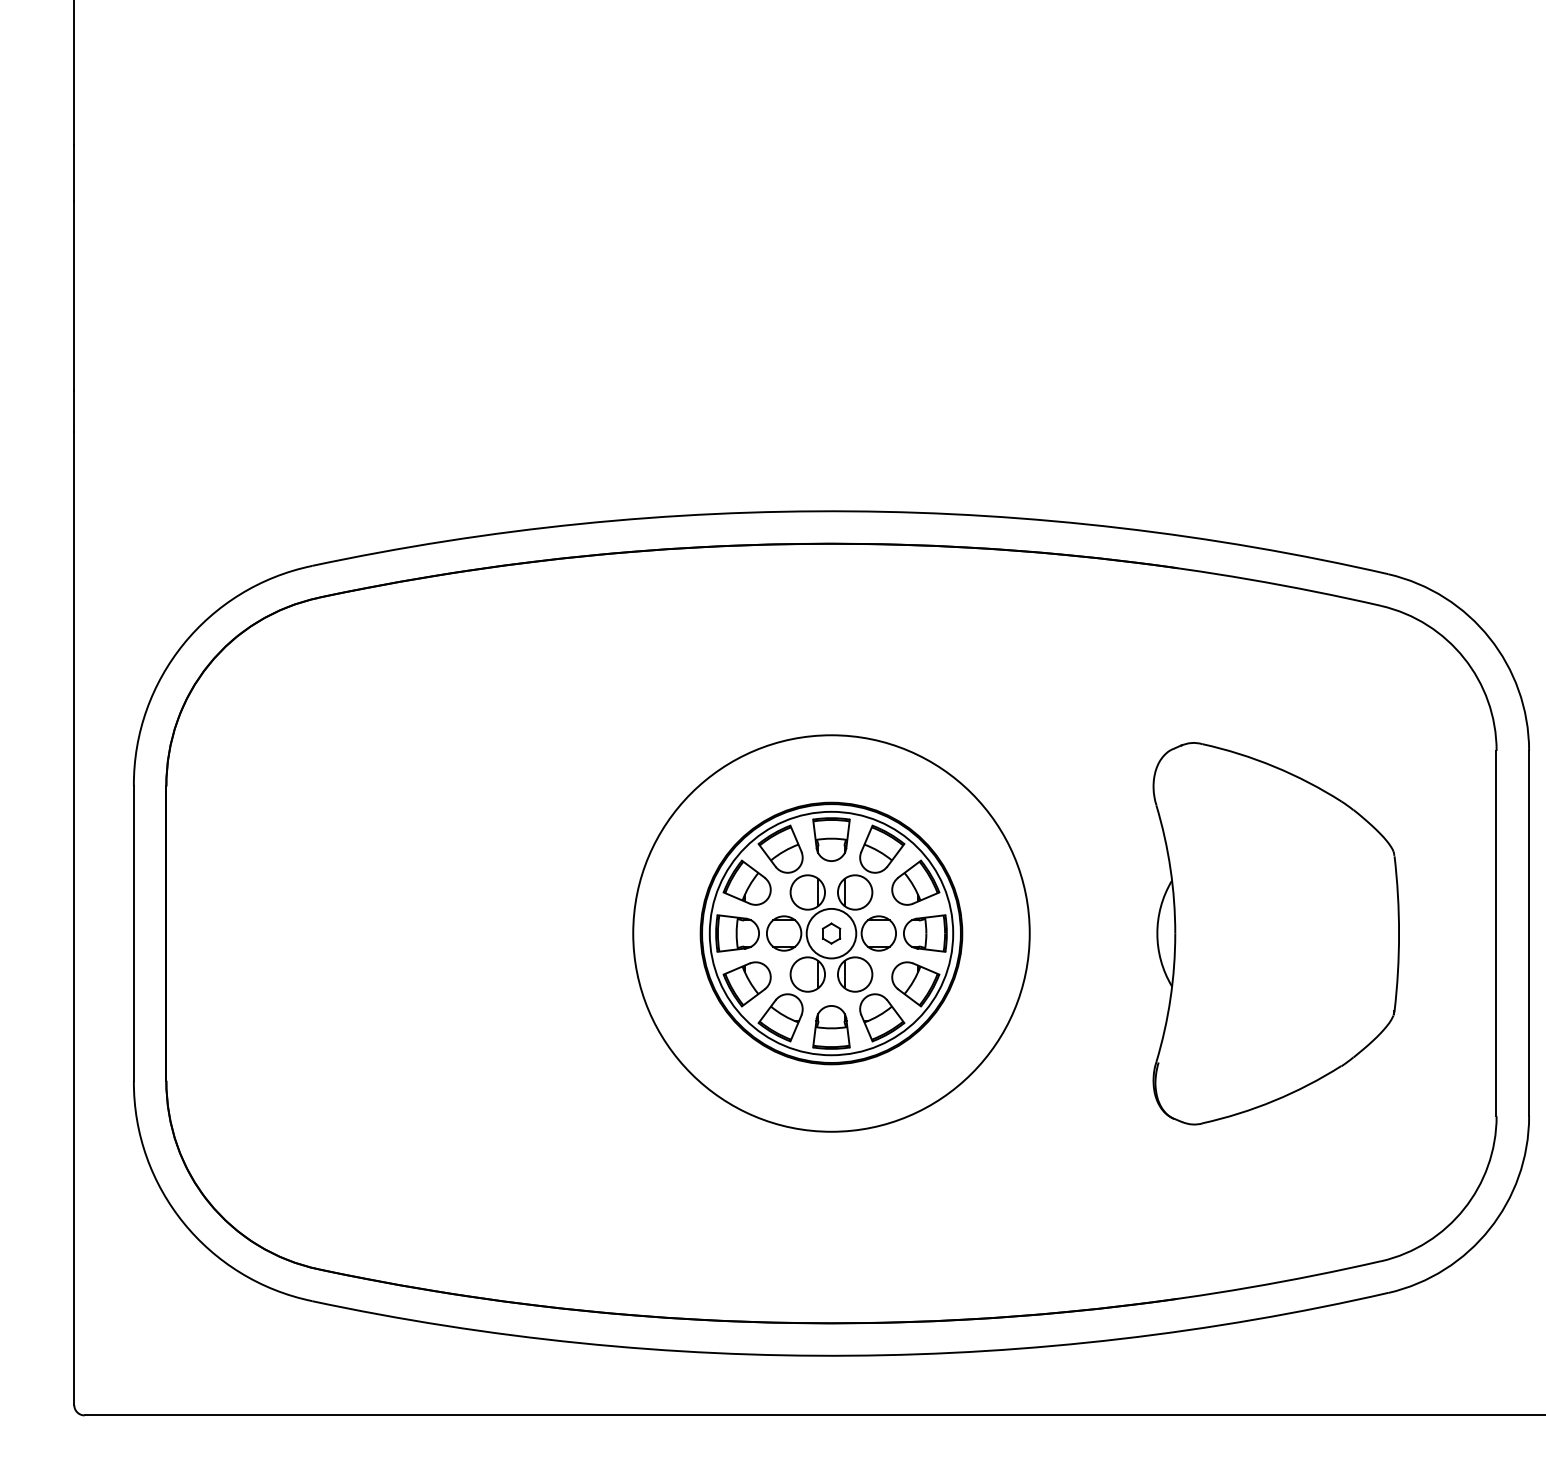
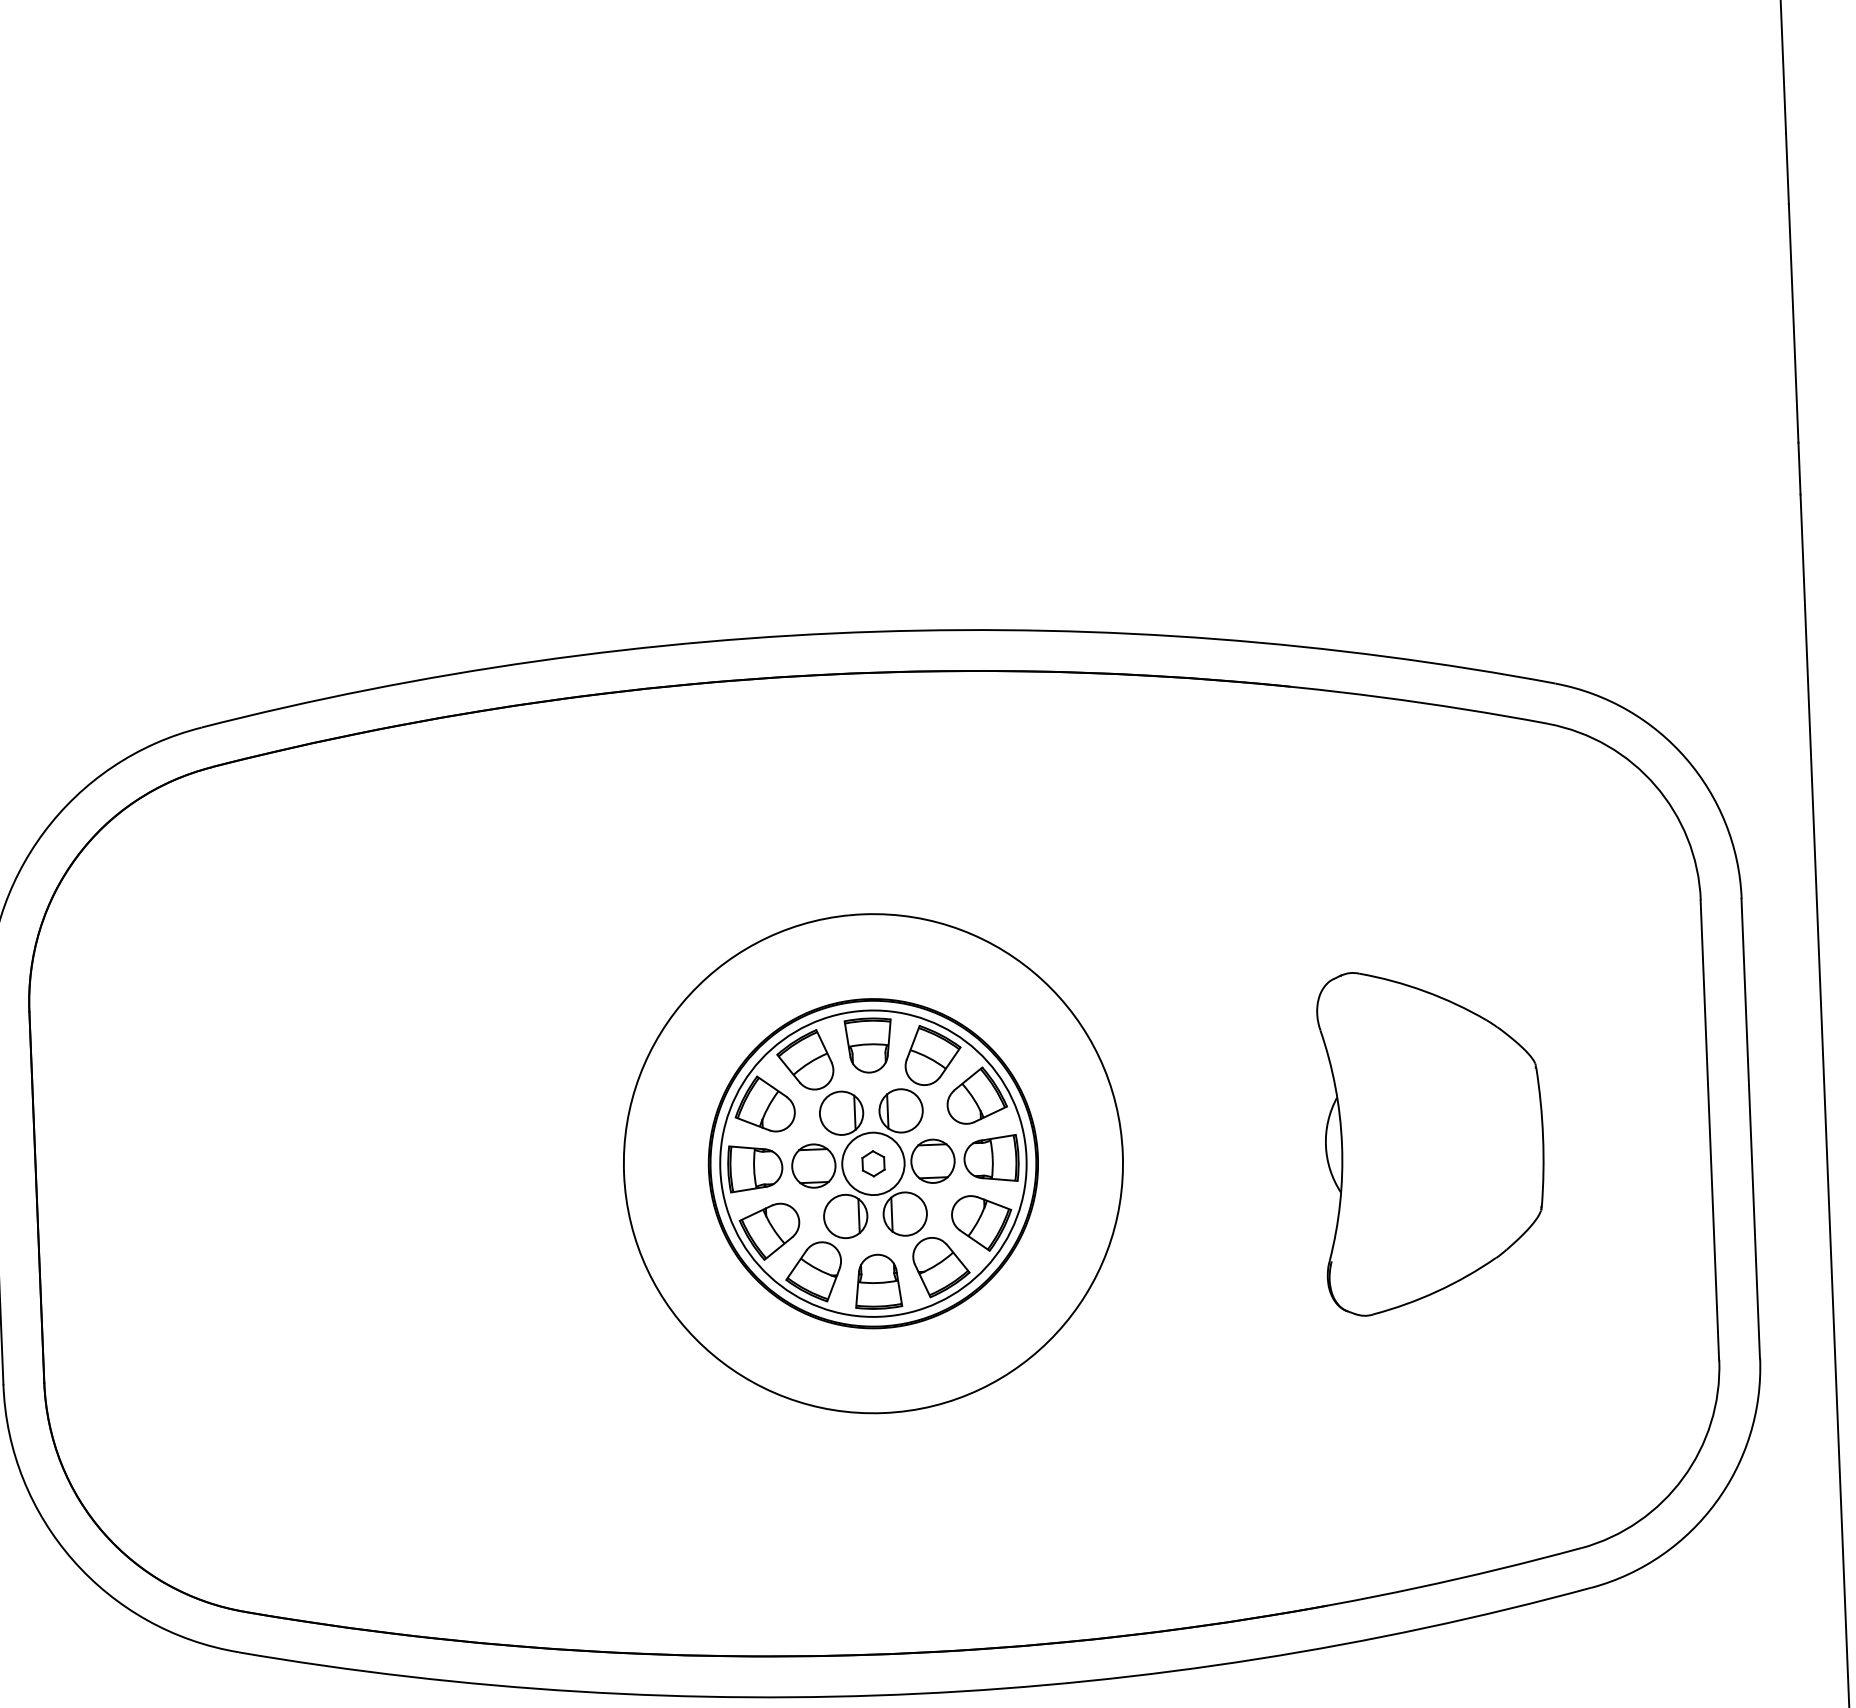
part: (1275, 933) -> (1431, 1141), size x0.71

